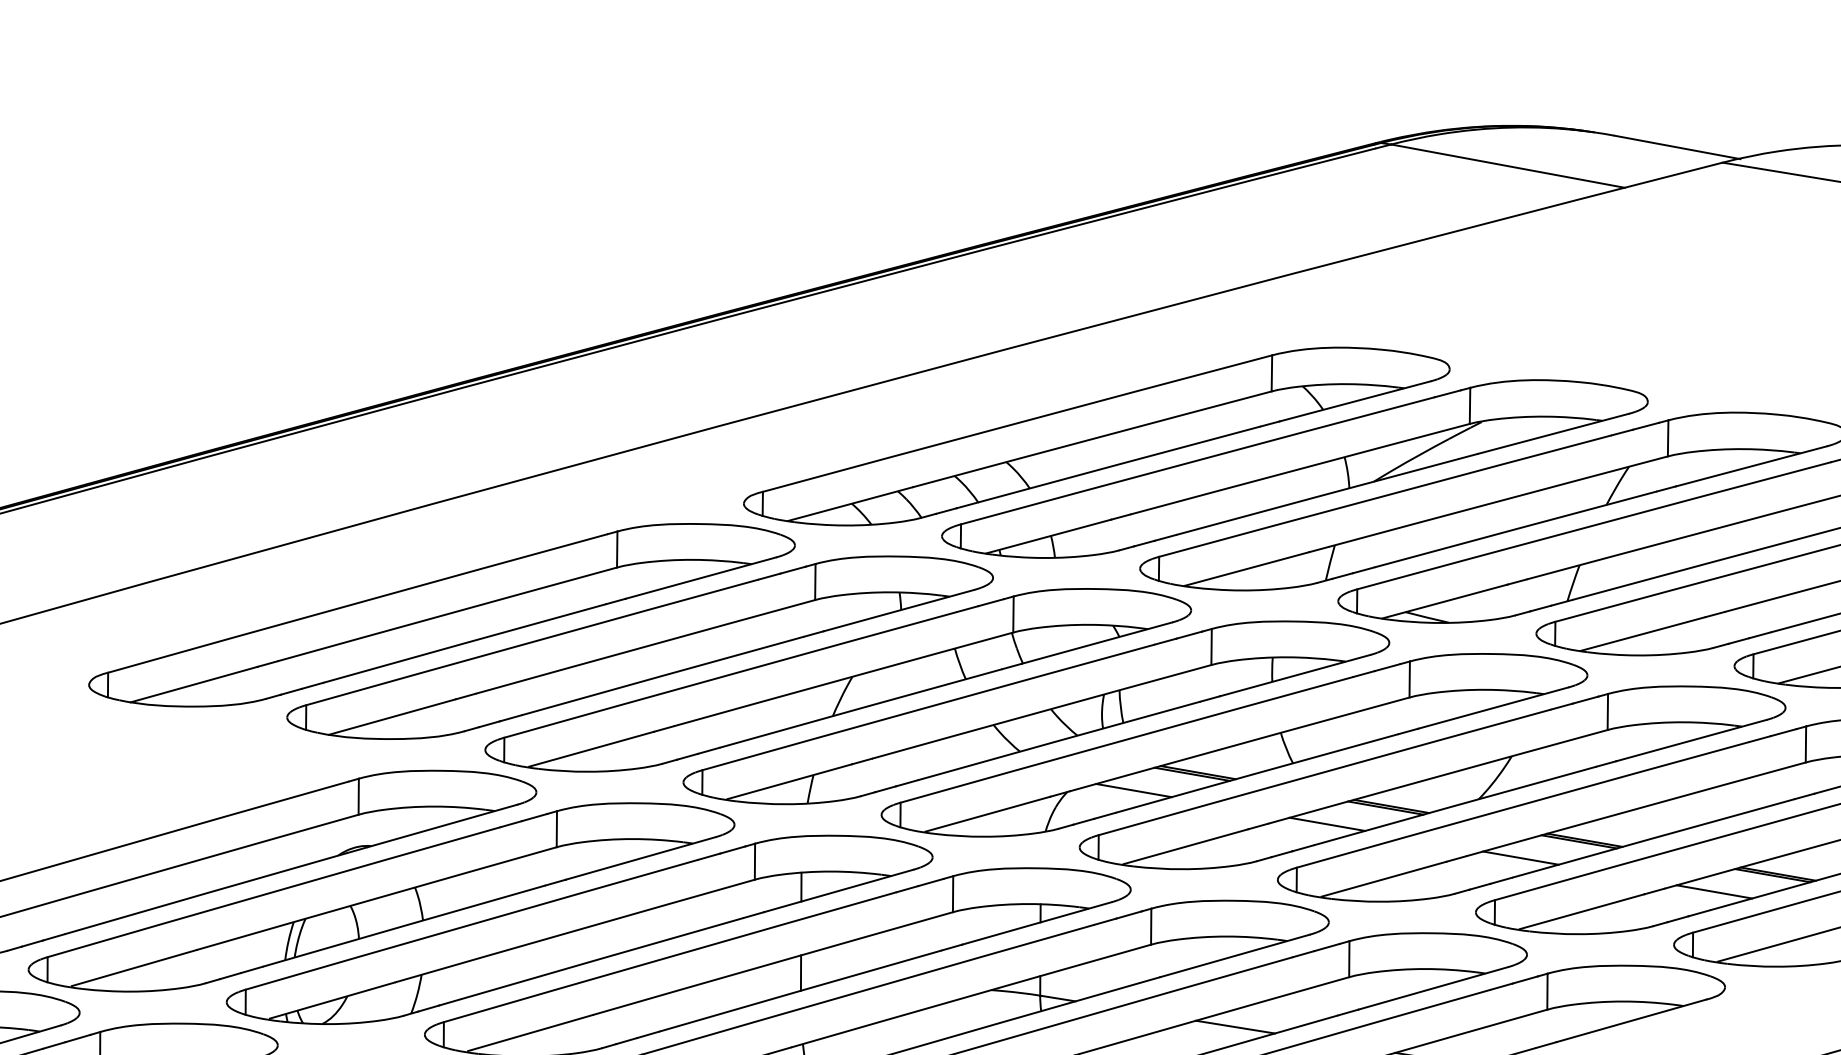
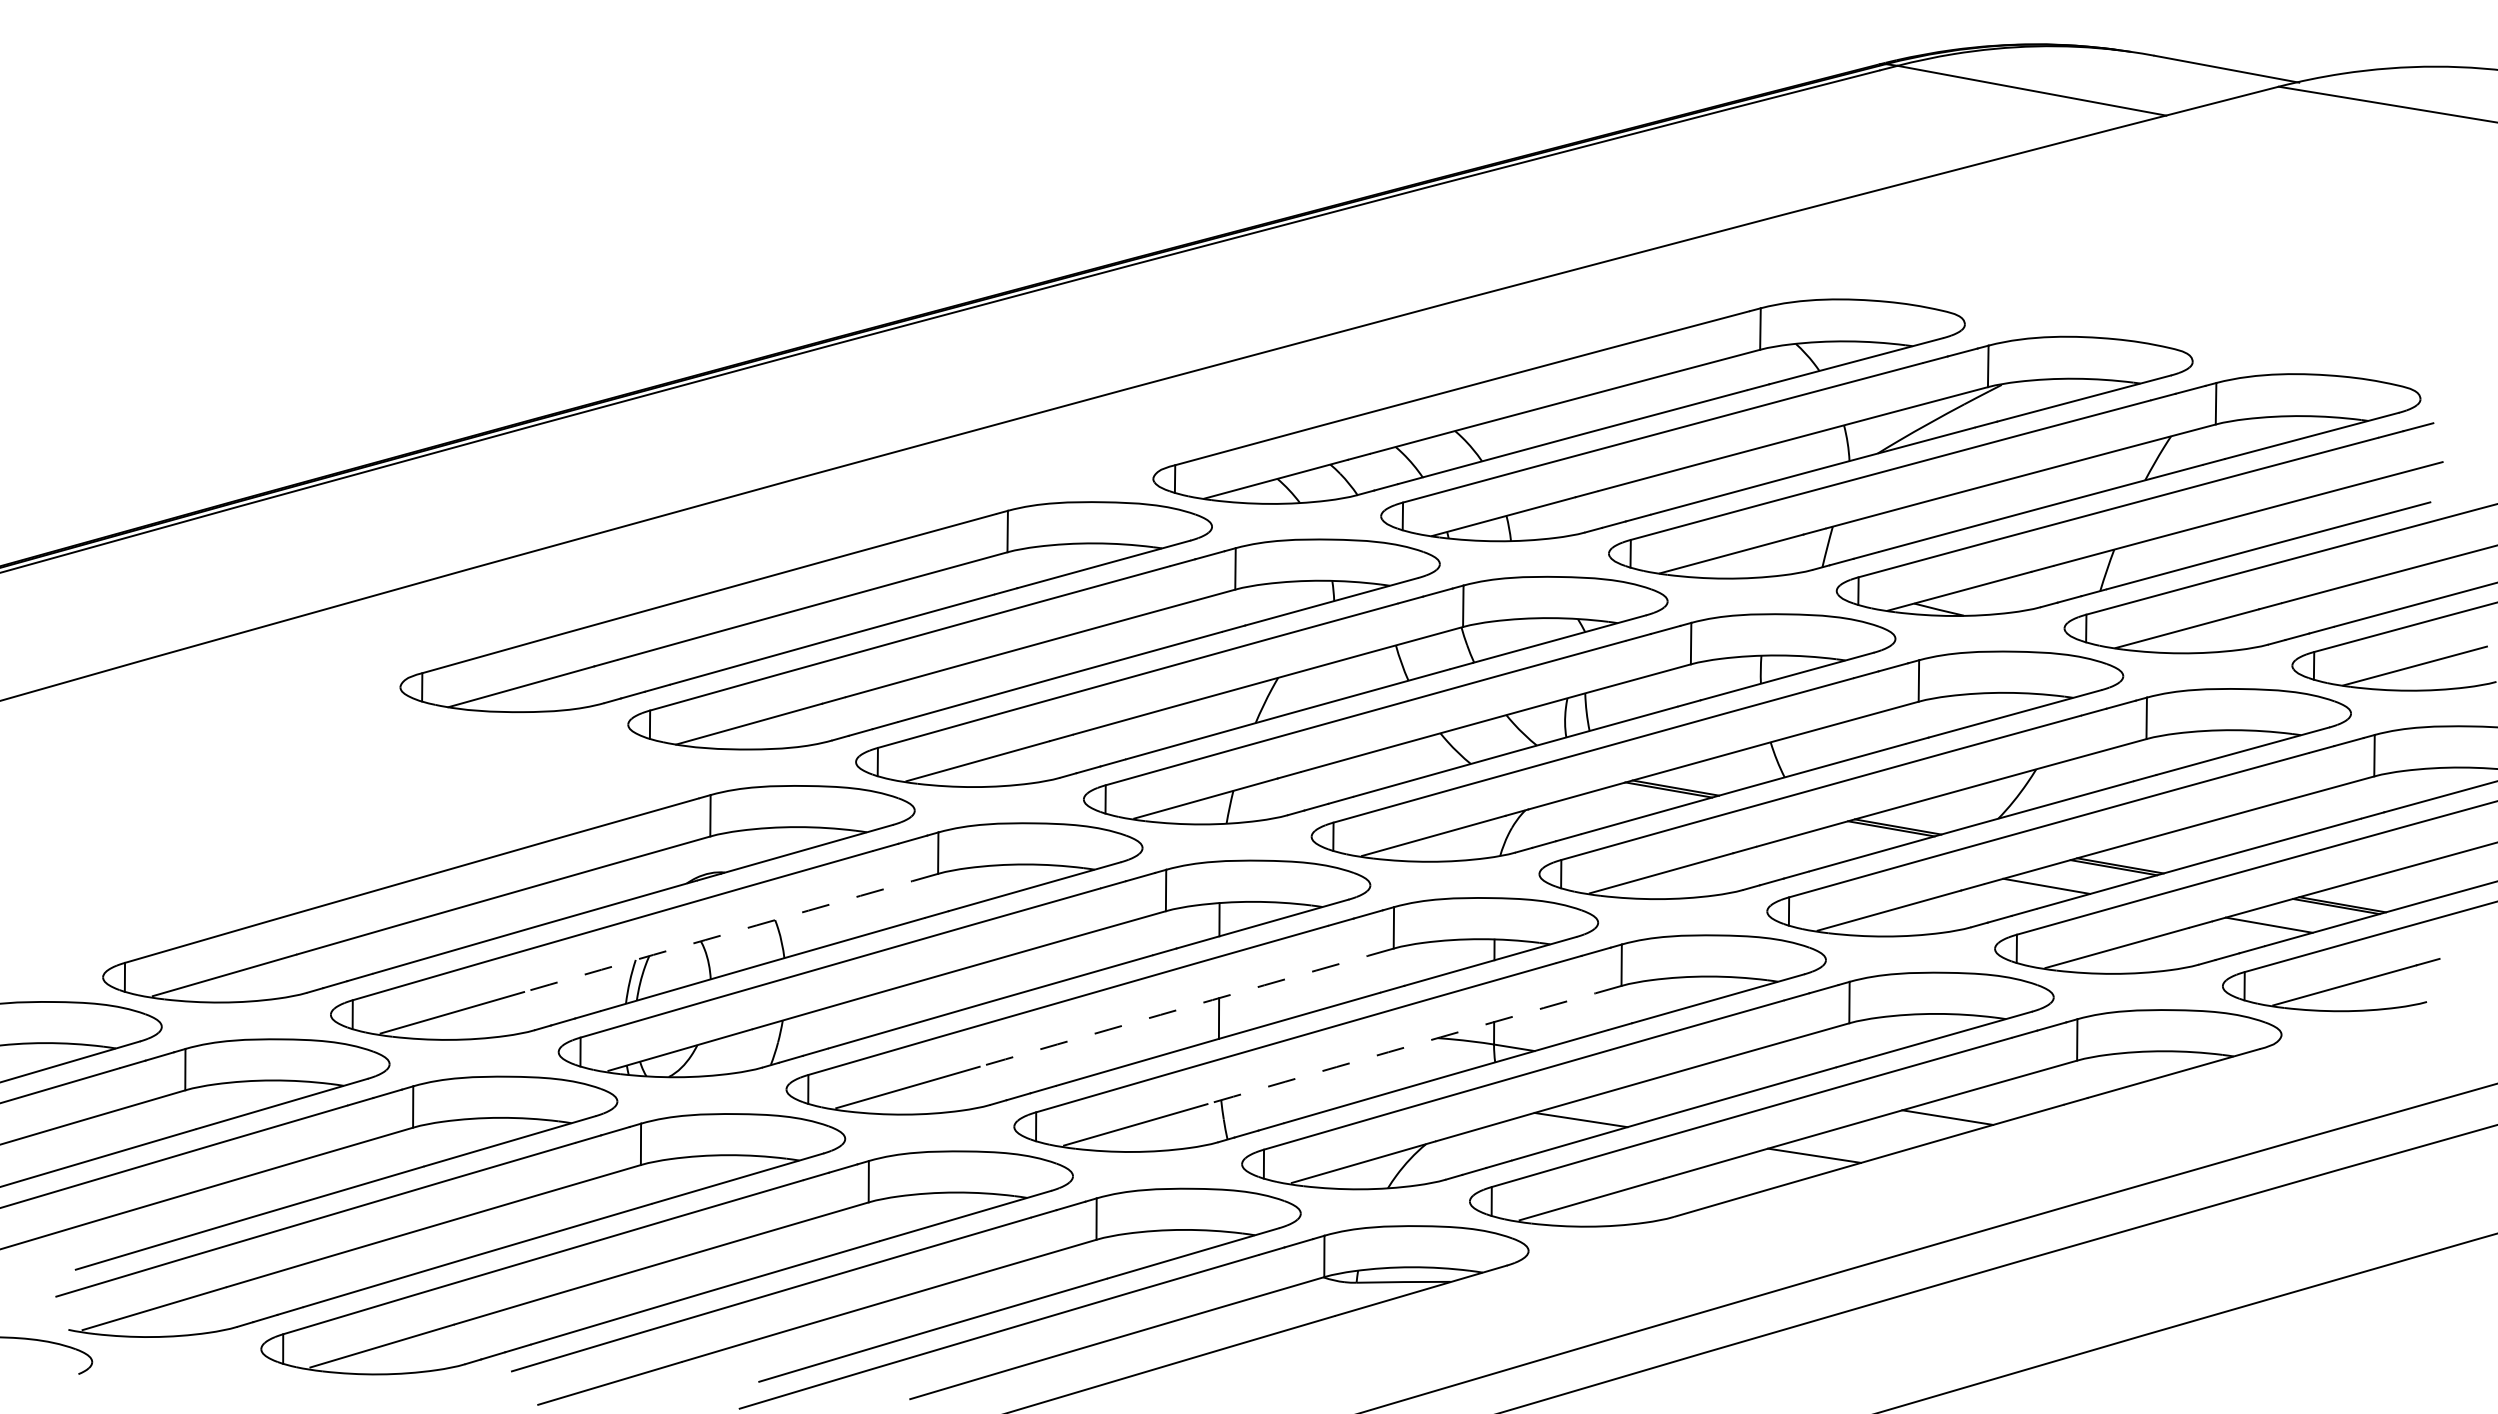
line: (1133, 790) -> (1601, 808), removed
line: (1326, 824) -> (1823, 847), removed
arc: (377, 898) -> (731, 932), solid -> dashed
arc: (772, 963) -> (1186, 1007), solid -> dashed
arc: (971, 995) -> (1414, 1044), solid -> dashed
line: (1235, 1026) -> (1718, 1080), removed

